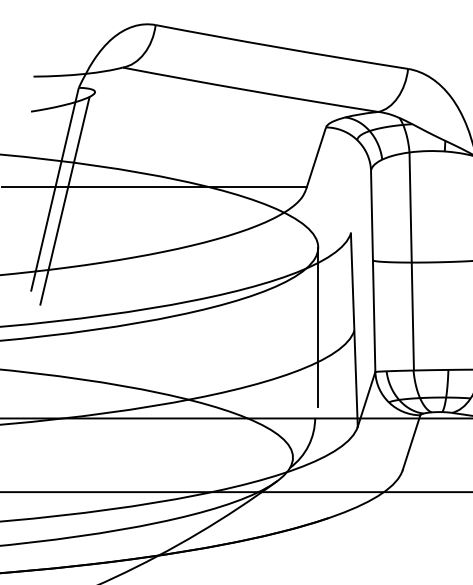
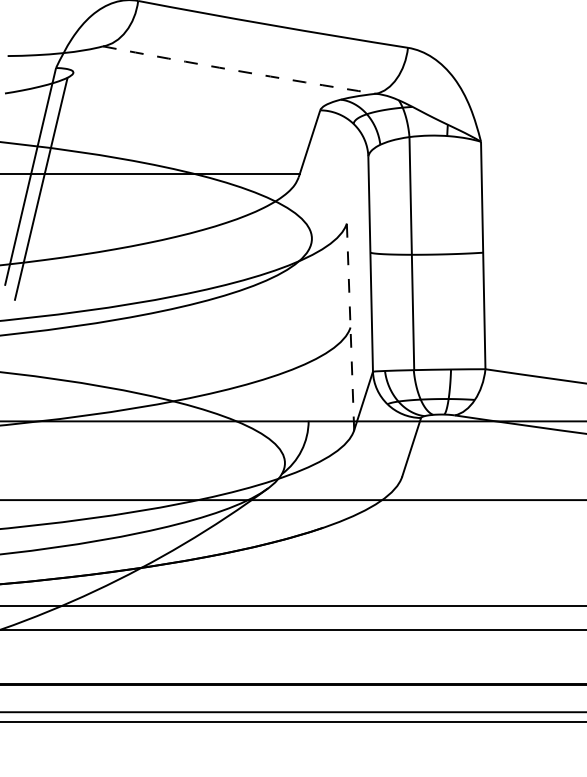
arc: (250, 91) -> (239, 71), solid -> dashed
line: (317, 326) -> (311, 323), removed
line: (354, 329) -> (350, 326), solid -> dashed

